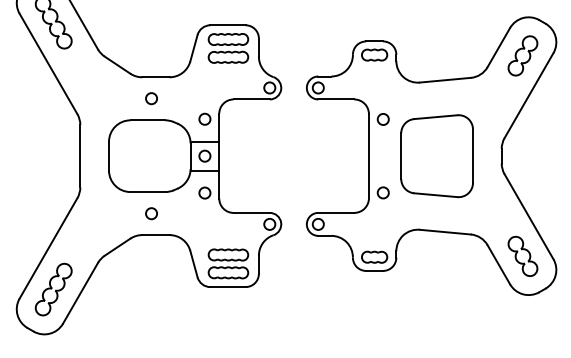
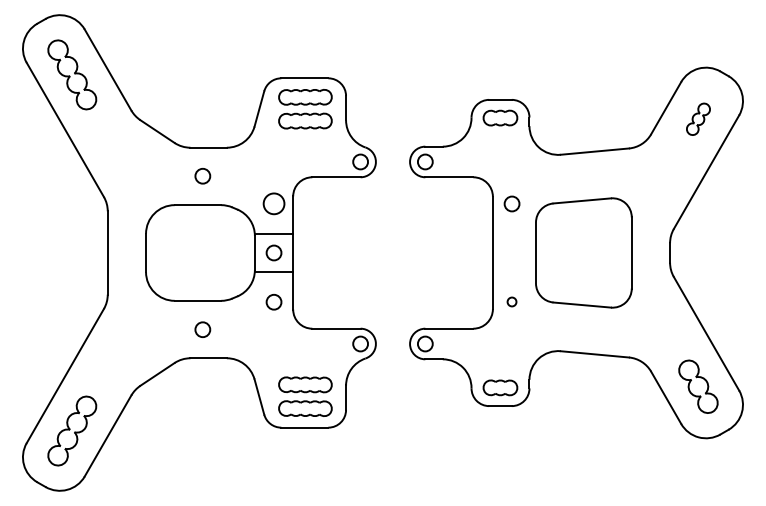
part: (523, 56) -> (698, 119), size x0.6
circle: (204, 119) -> (273, 203), size x1.4
circle: (382, 192) -> (511, 301), size x0.6

